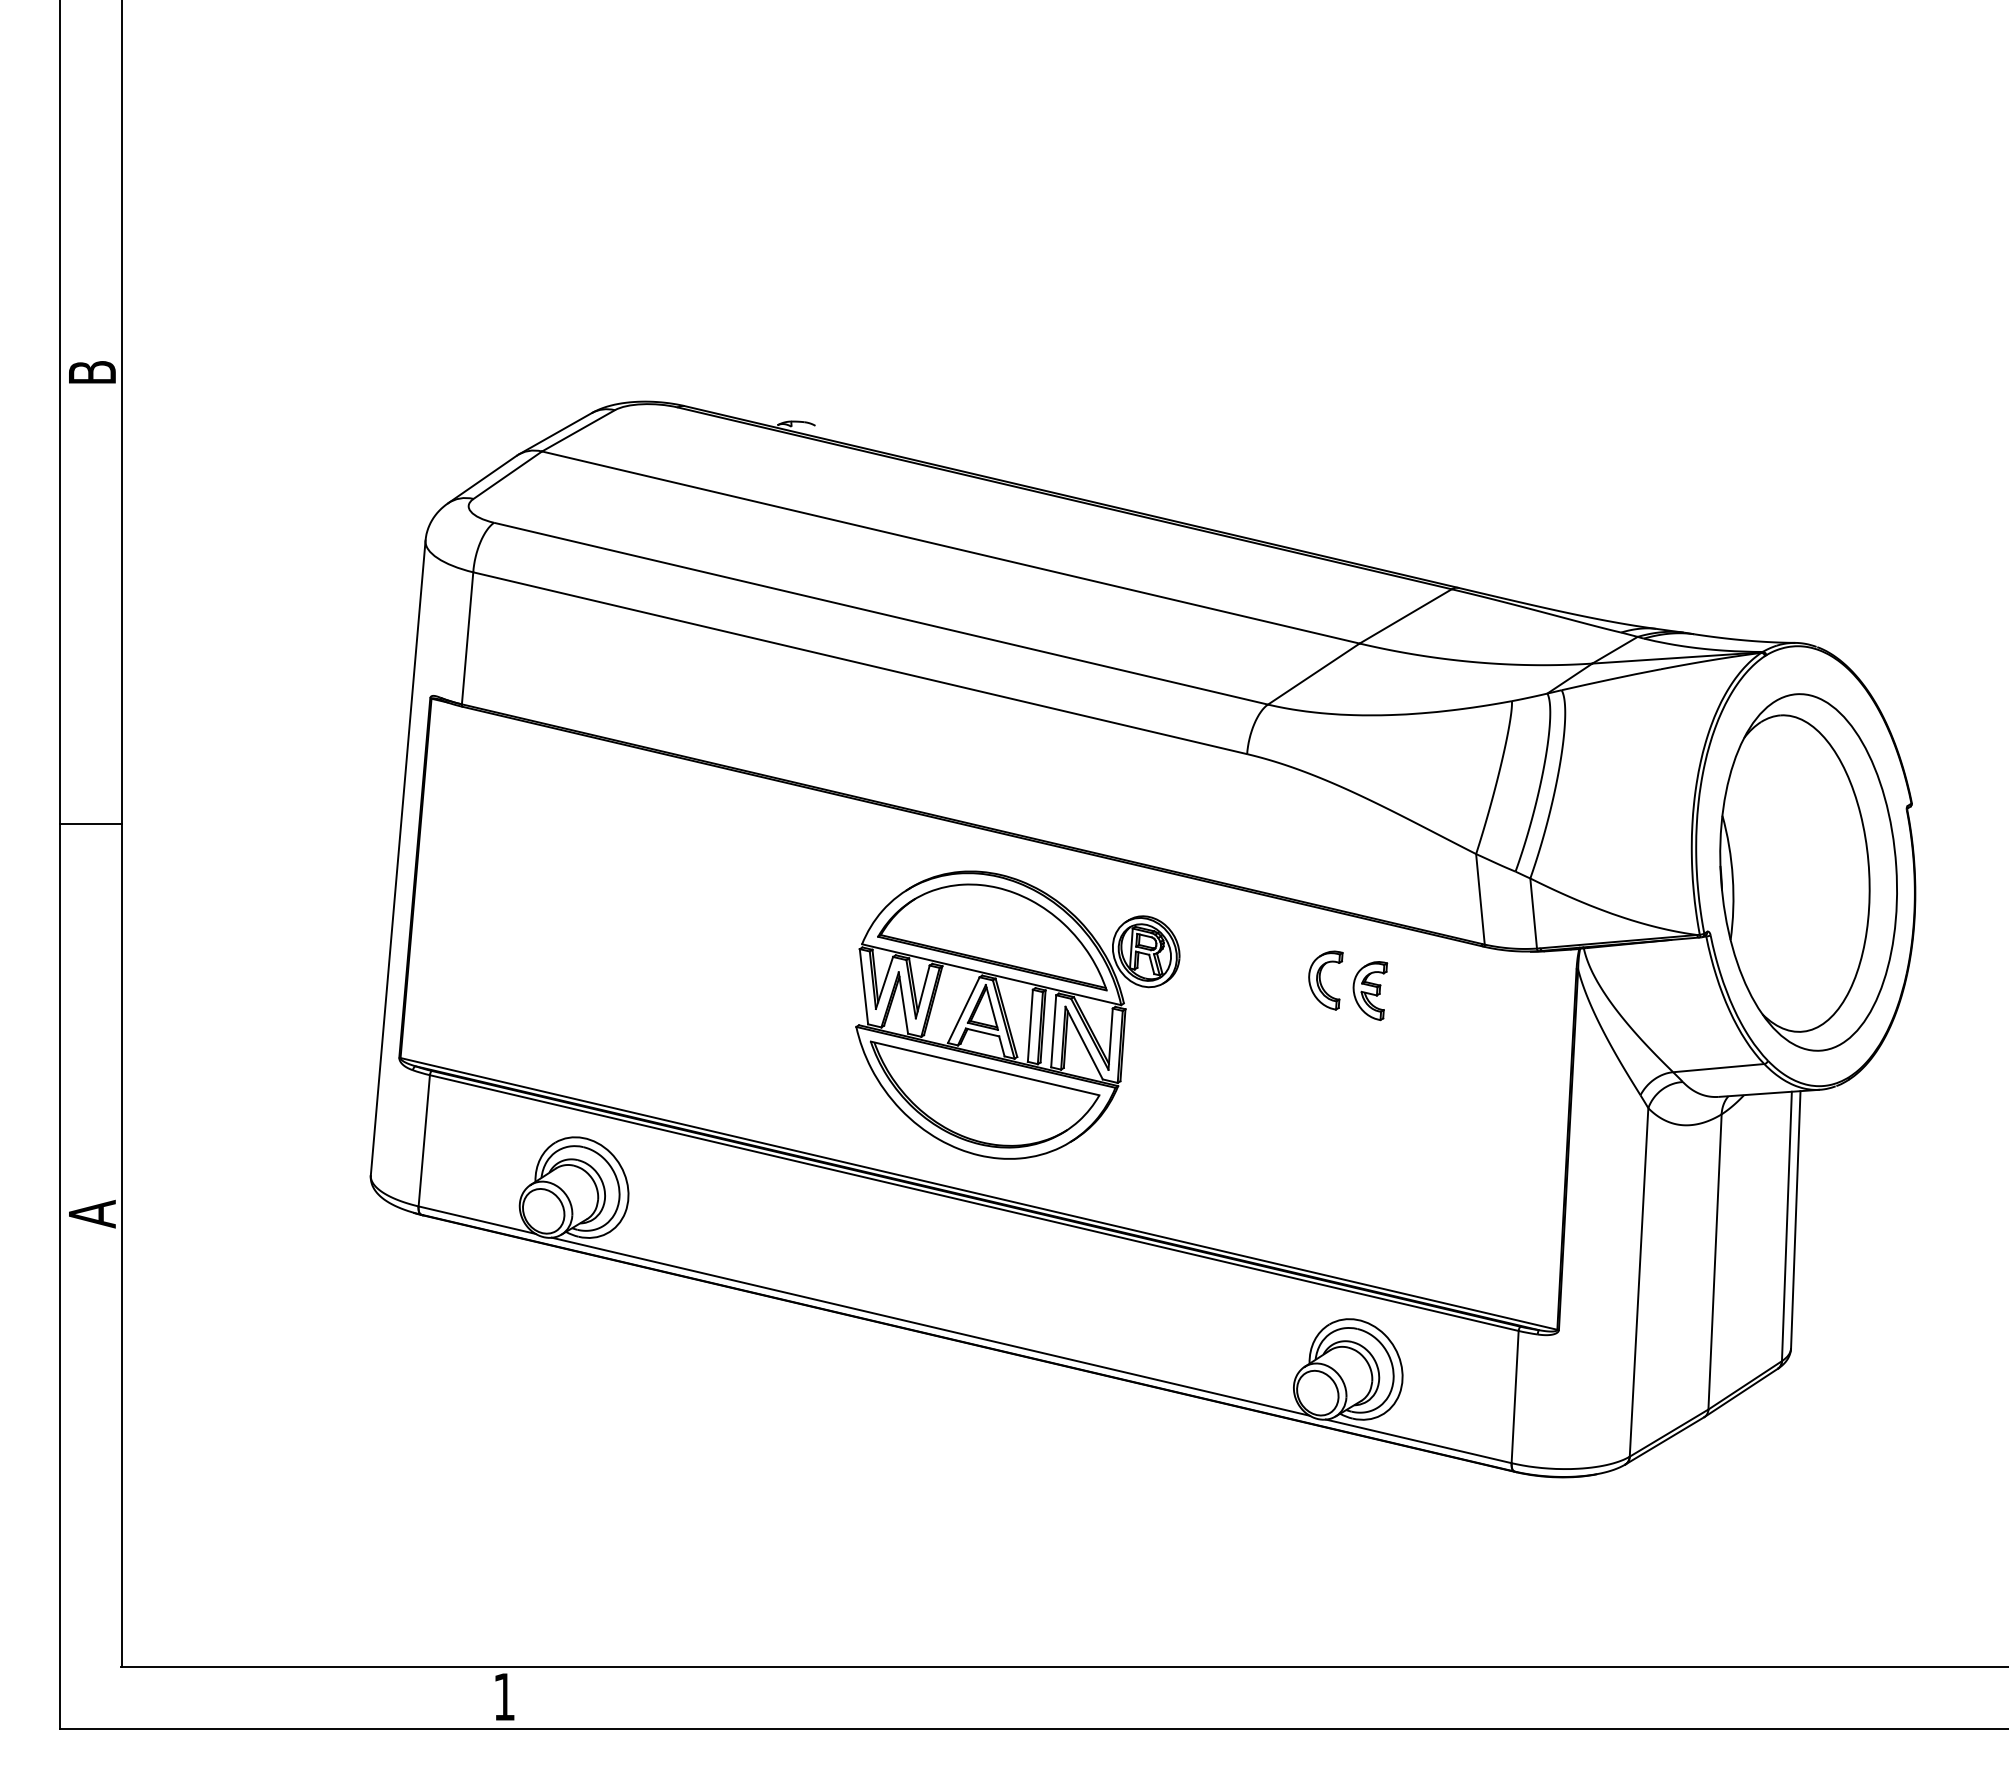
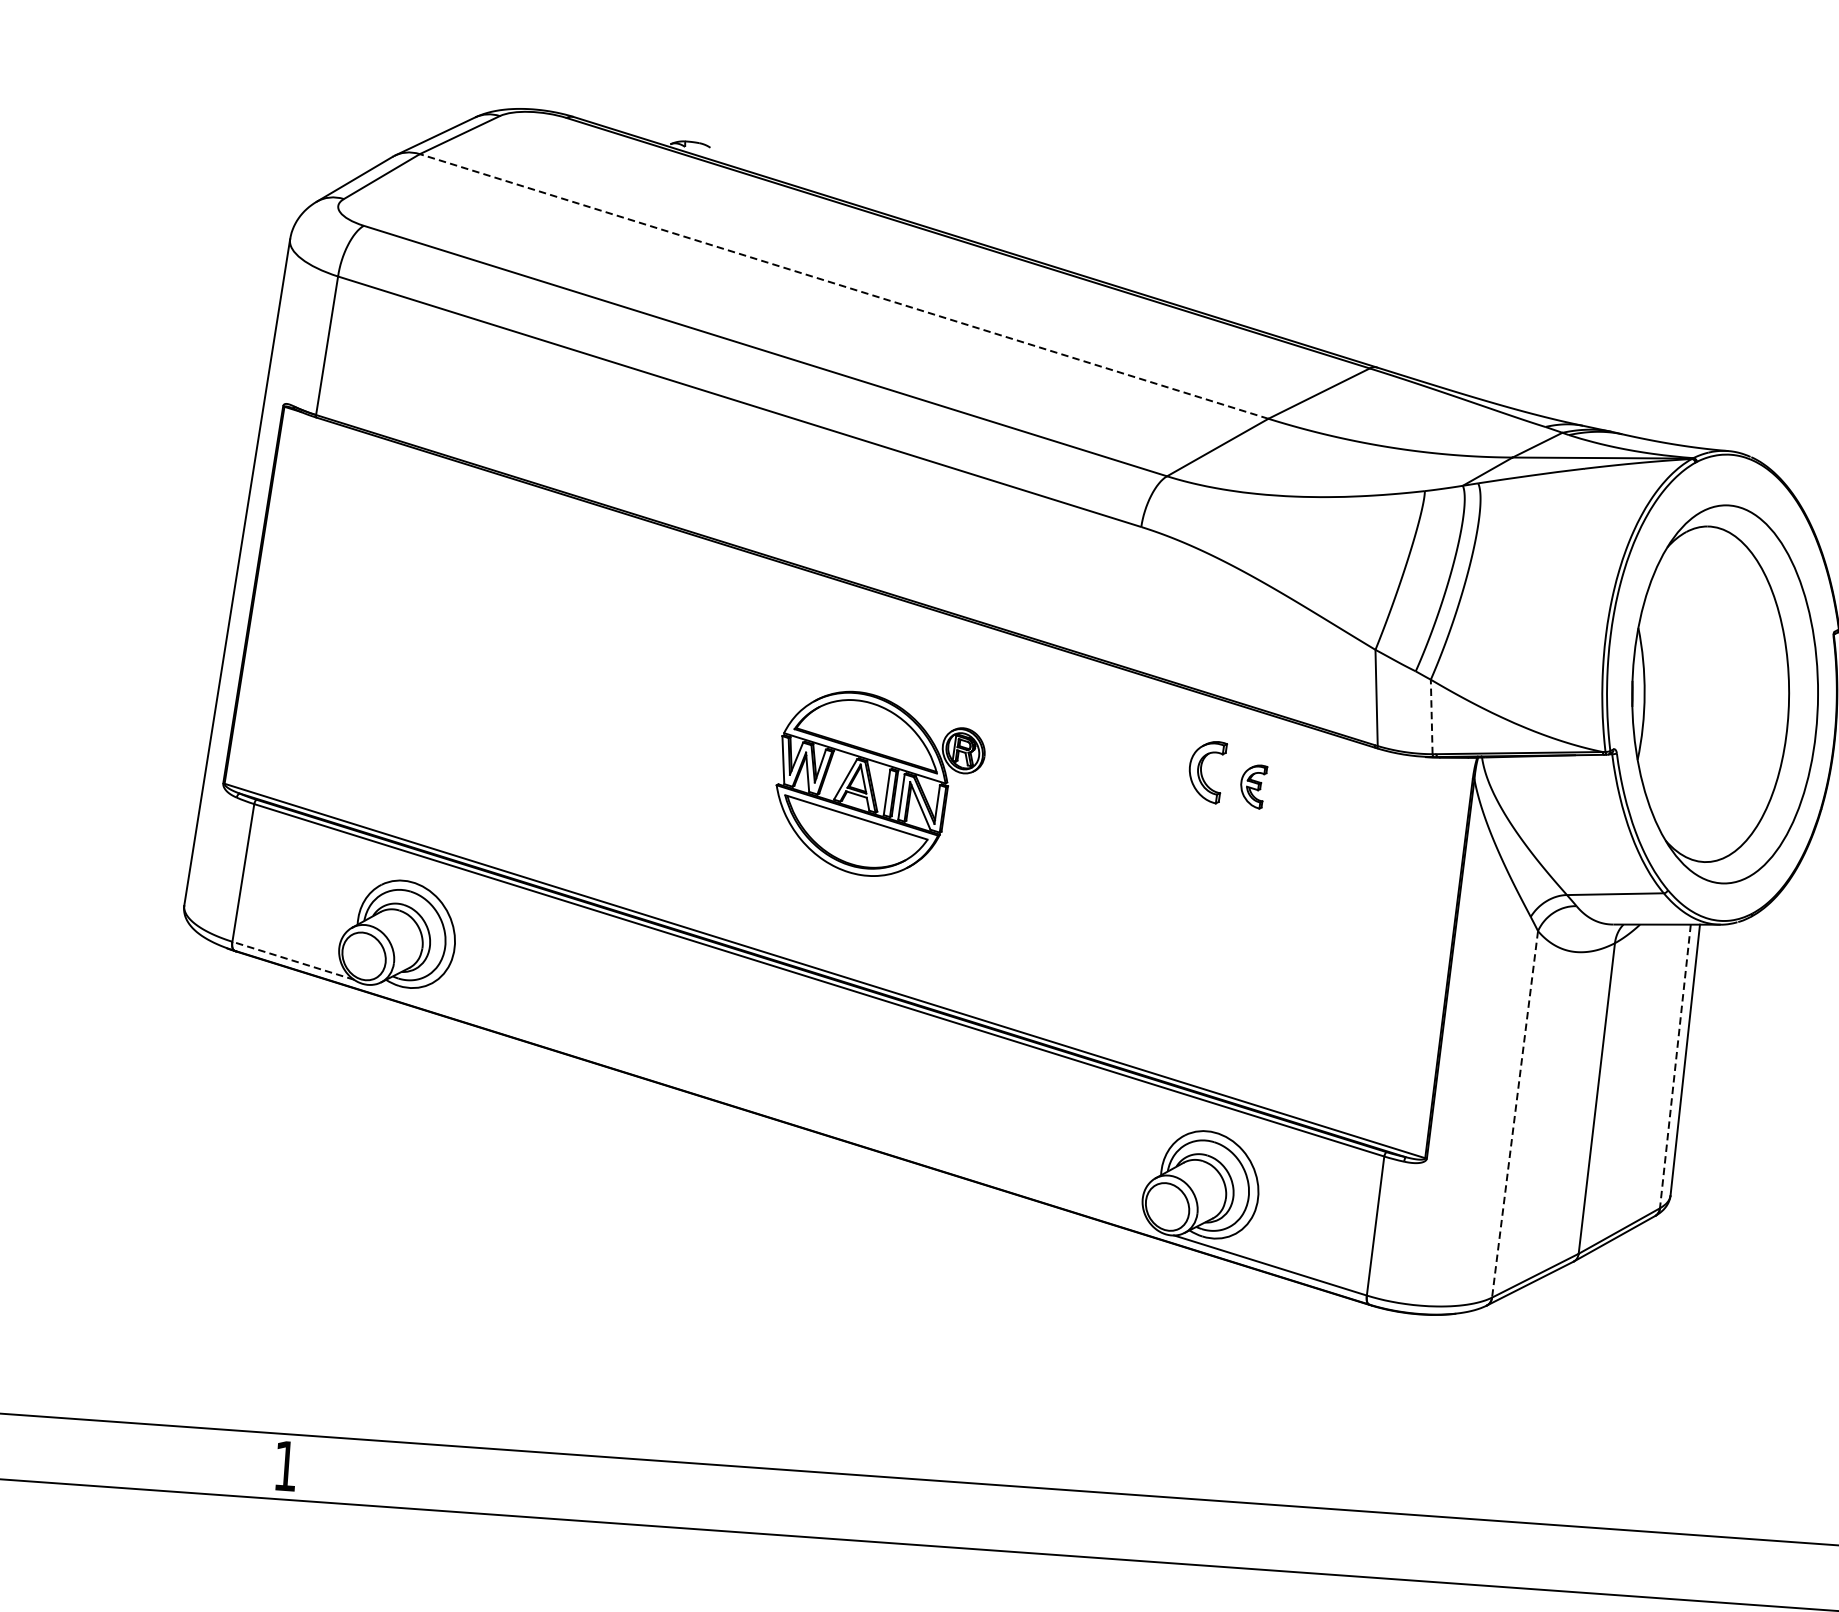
line: (950, 547) -> (843, 286), solid -> dashed
line: (1533, 913) -> (1431, 716), solid -> dashed
part: (1370, 991) -> (1253, 786), size x0.7
part: (1017, 1014) -> (879, 784), size x0.6
line: (476, 1220) -> (292, 961), solid -> dashed
line: (1786, 1226) -> (1674, 1066), solid -> dashed
line: (1639, 1282) -> (1515, 1114), solid -> dashed
line: (930, 1326) -> (763, 1107), removed

